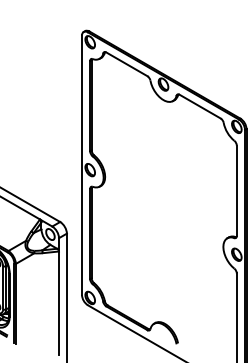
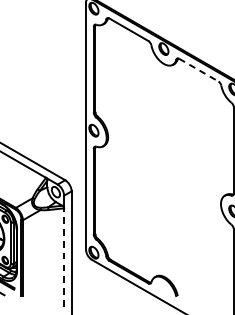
line: (200, 106) -> (199, 70), solid -> dashed
line: (59, 303) -> (64, 258), solid -> dashed

